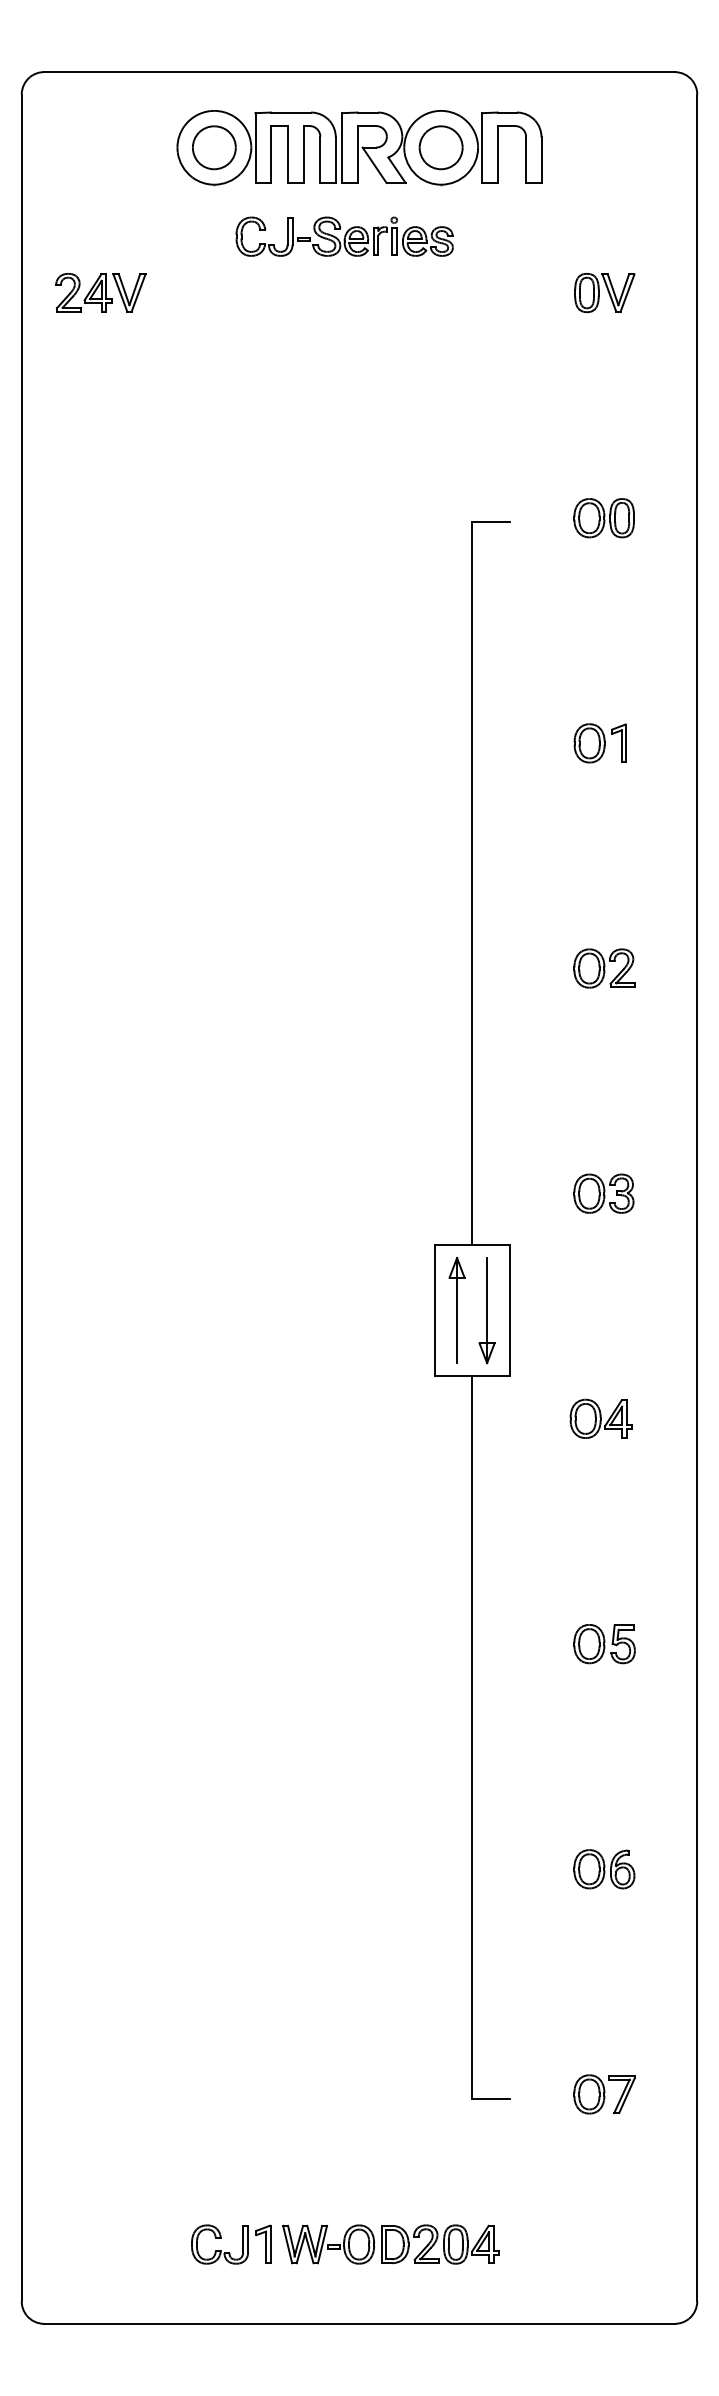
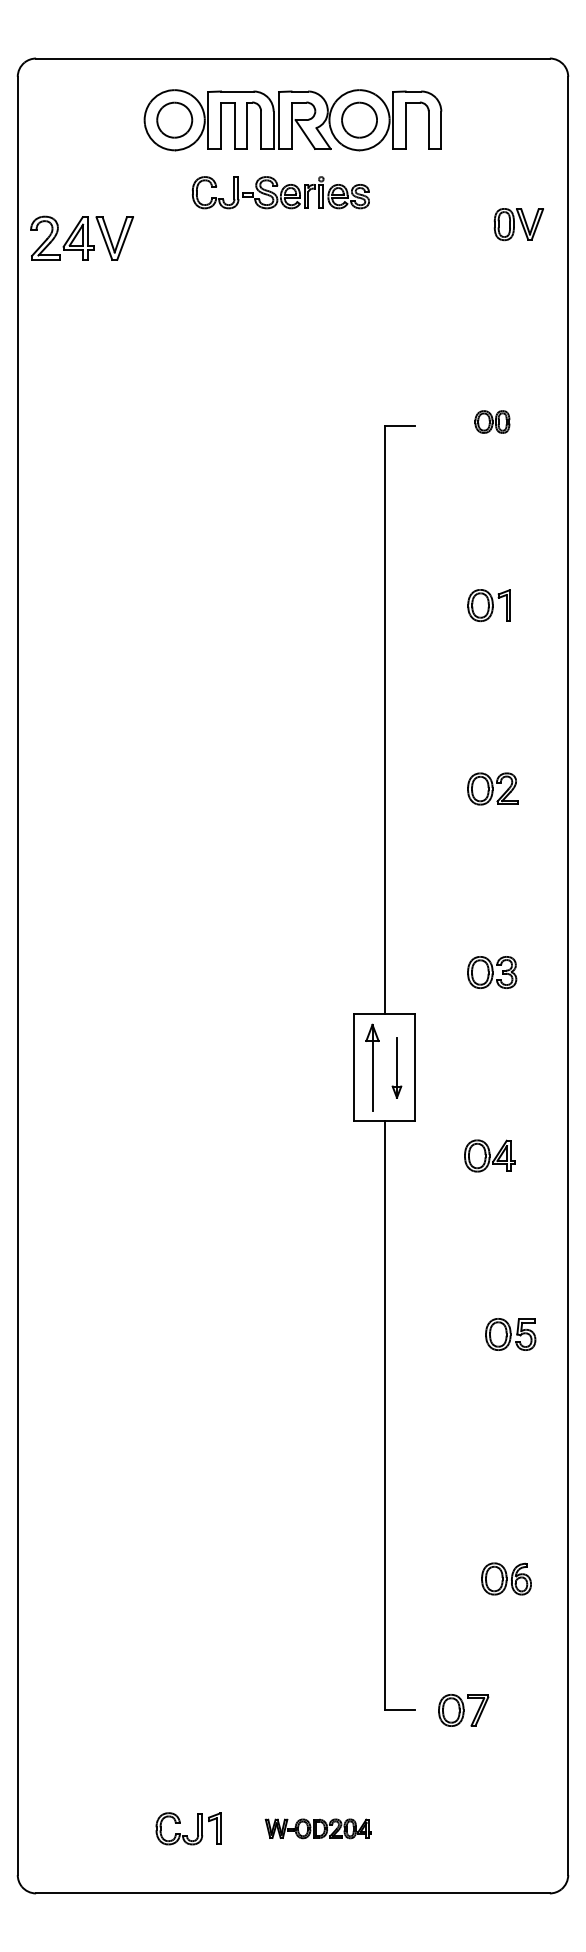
part: (101, 292) -> (82, 238), size x1.4
part: (604, 292) -> (518, 224), moved
part: (604, 517) -> (492, 421), size x0.7
part: (486, 1310) -> (396, 1067), size x0.7
part: (604, 1644) -> (510, 1334), moved
part: (604, 1868) -> (506, 1578), moved
part: (604, 2094) -> (463, 1710), moved
part: (390, 2244) -> (318, 1828), size x0.6

